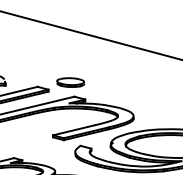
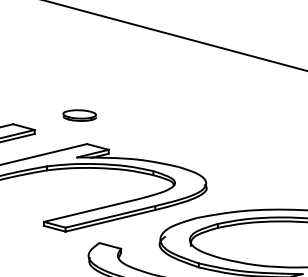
part: (70, 82) -> (79, 115), size x0.6

